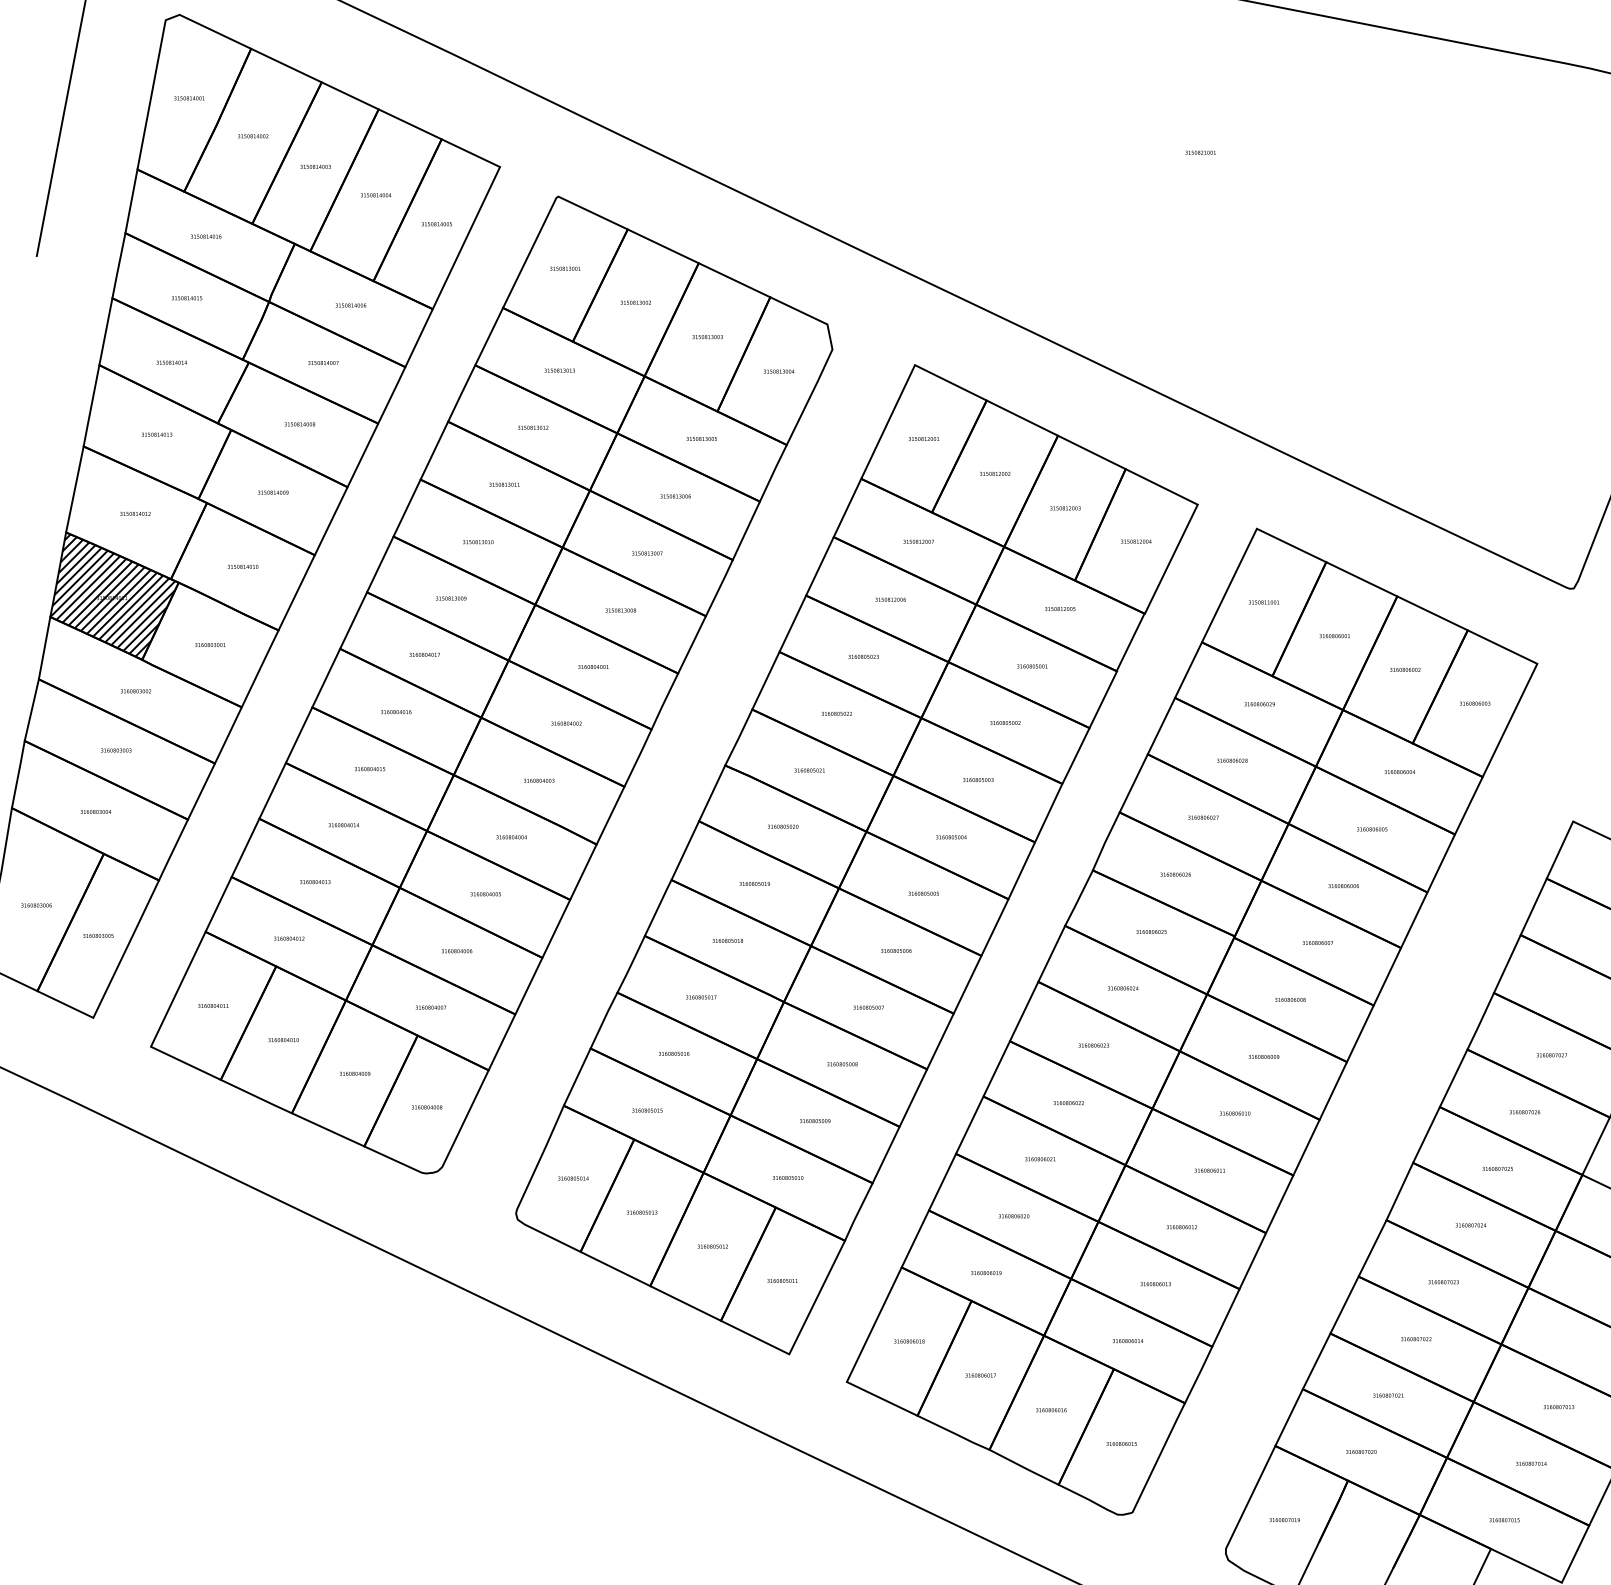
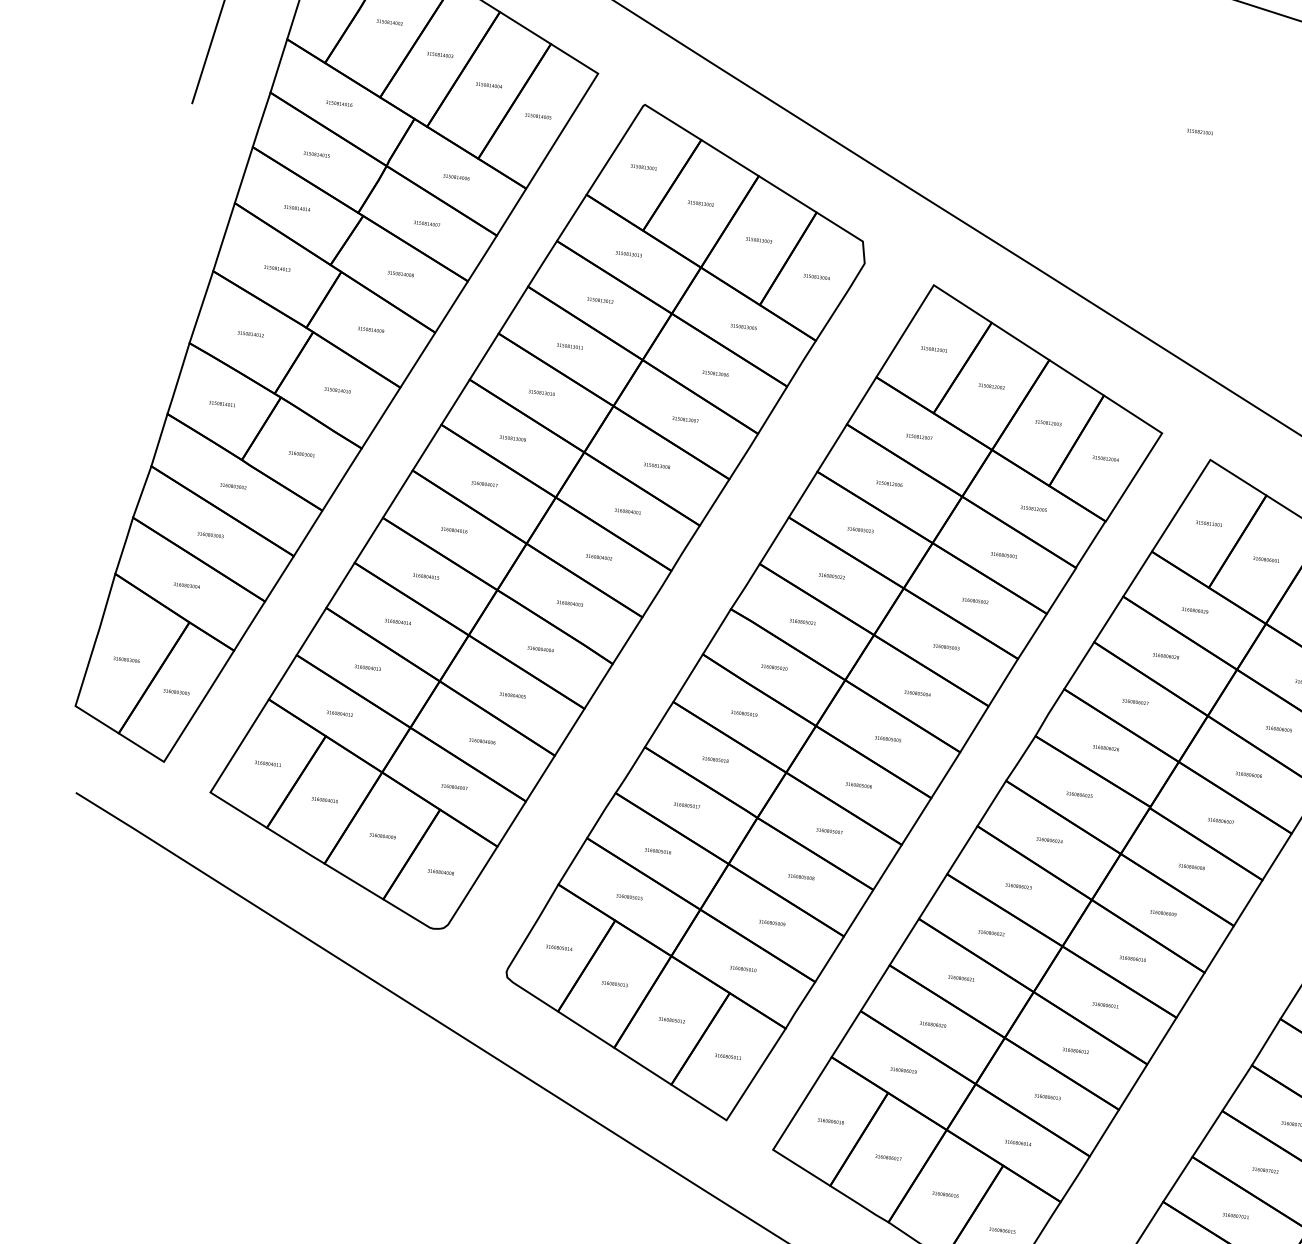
hatch: (112, 596) -> (222, 402), removed

